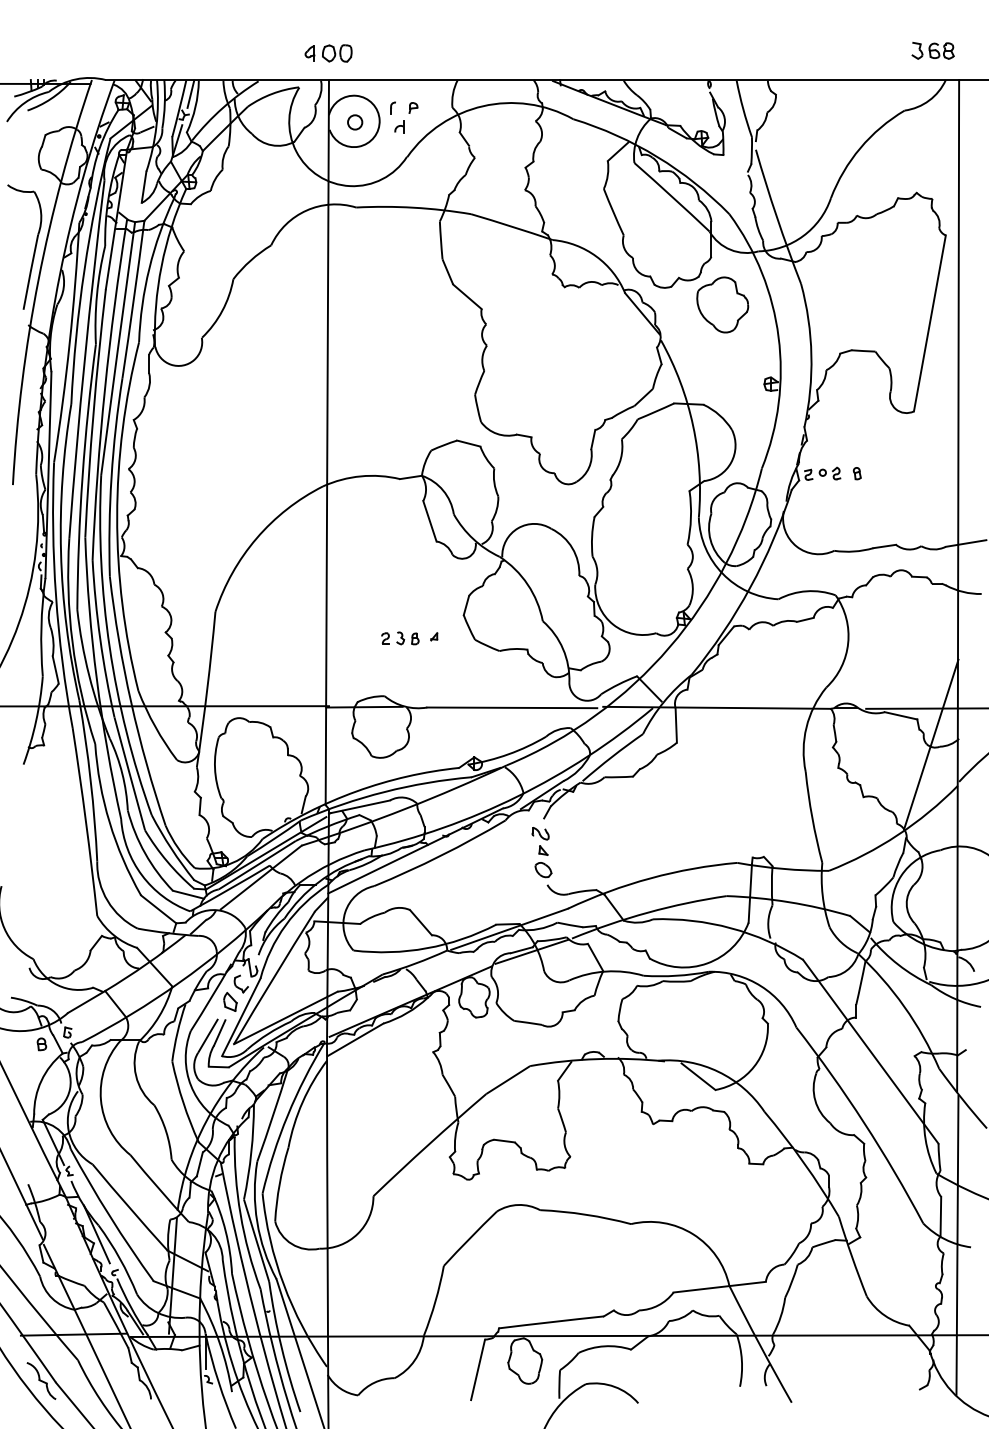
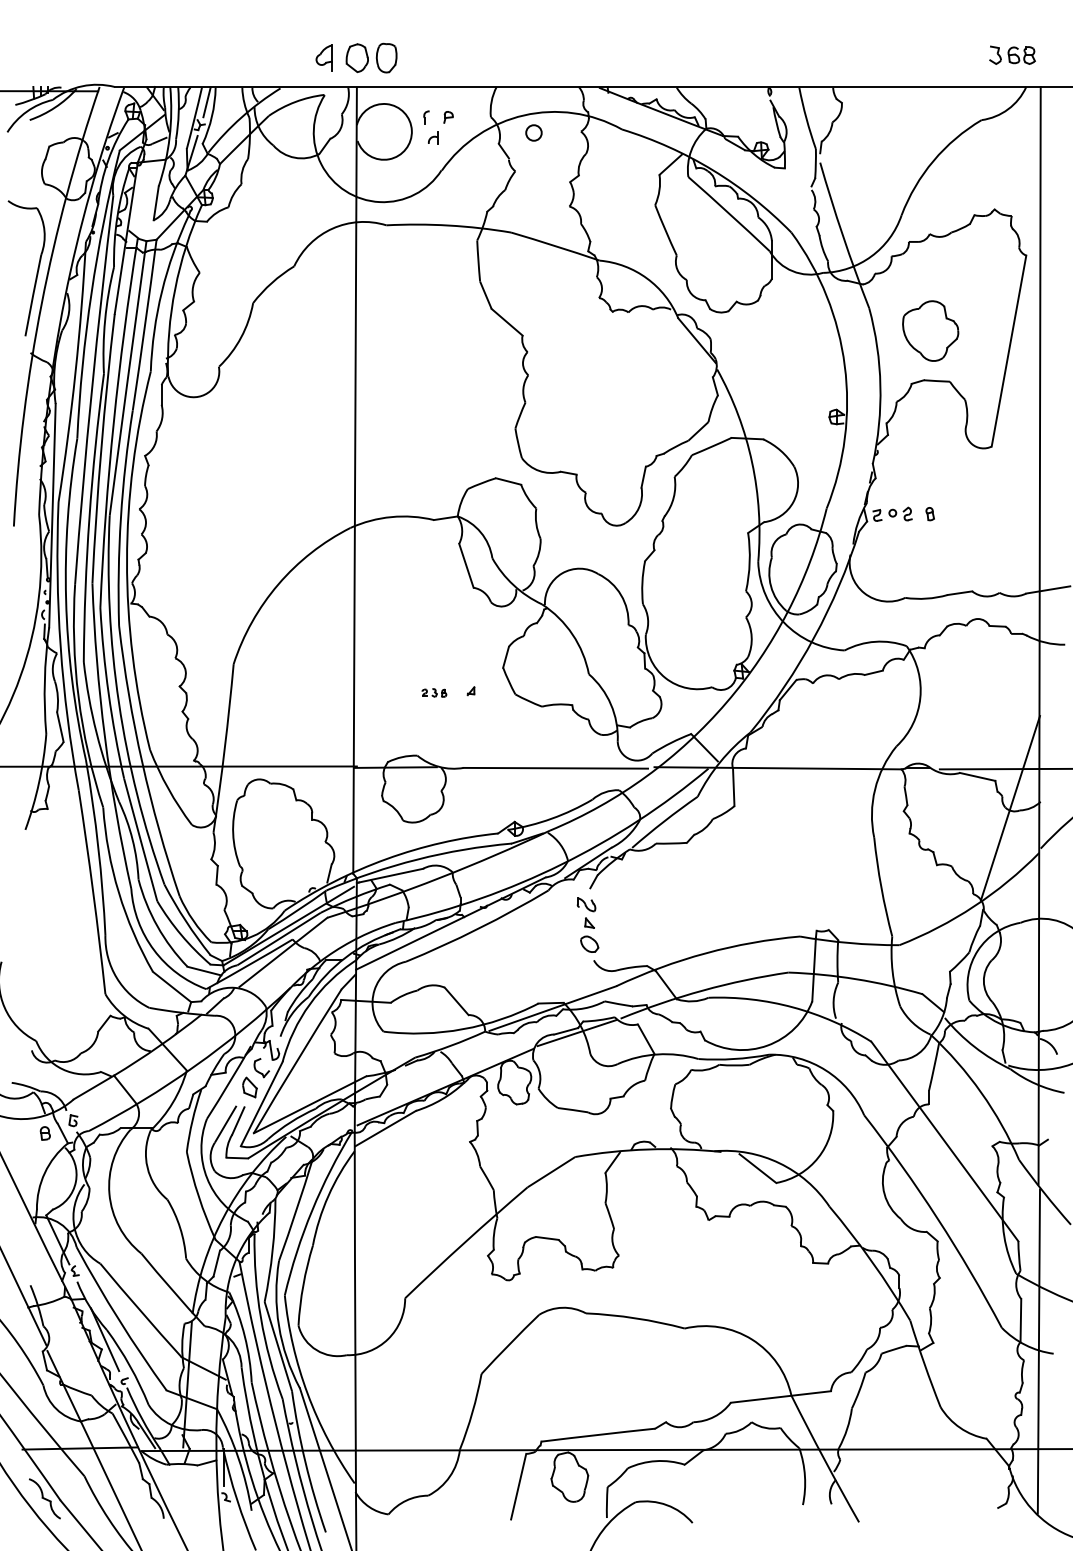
part: (328, 53) -> (356, 58), size x1.6
circle: (355, 122) -> (534, 133), moved
part: (722, 304) -> (930, 330), moved
part: (400, 638) -> (434, 693), size x0.6

